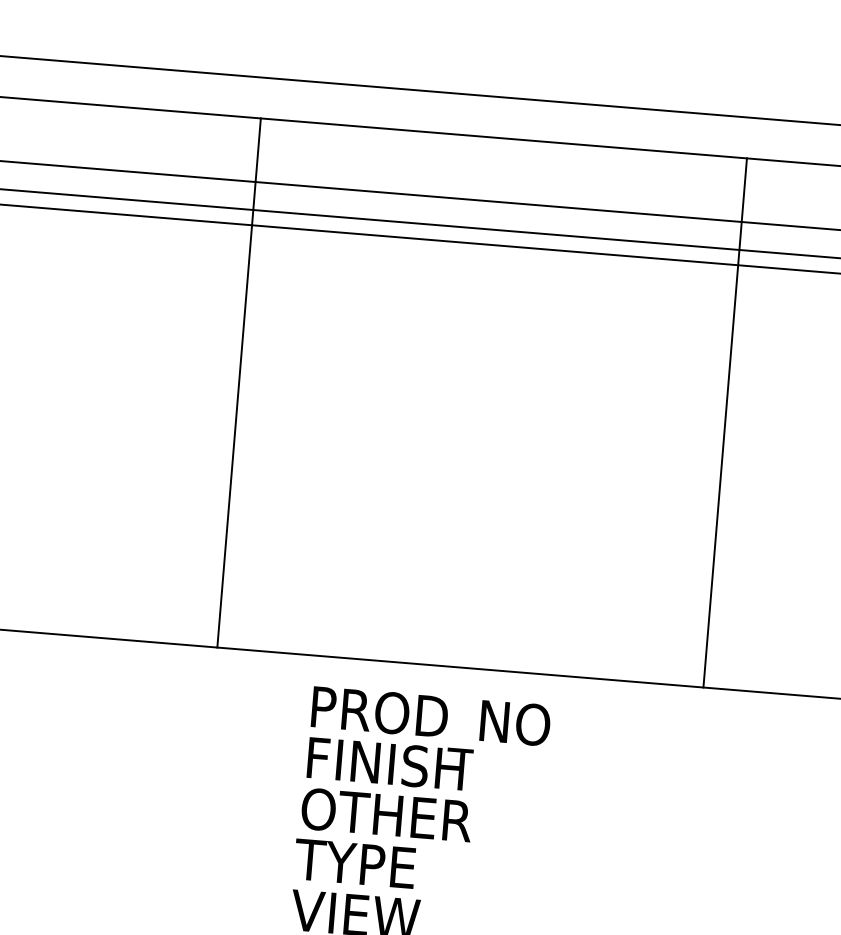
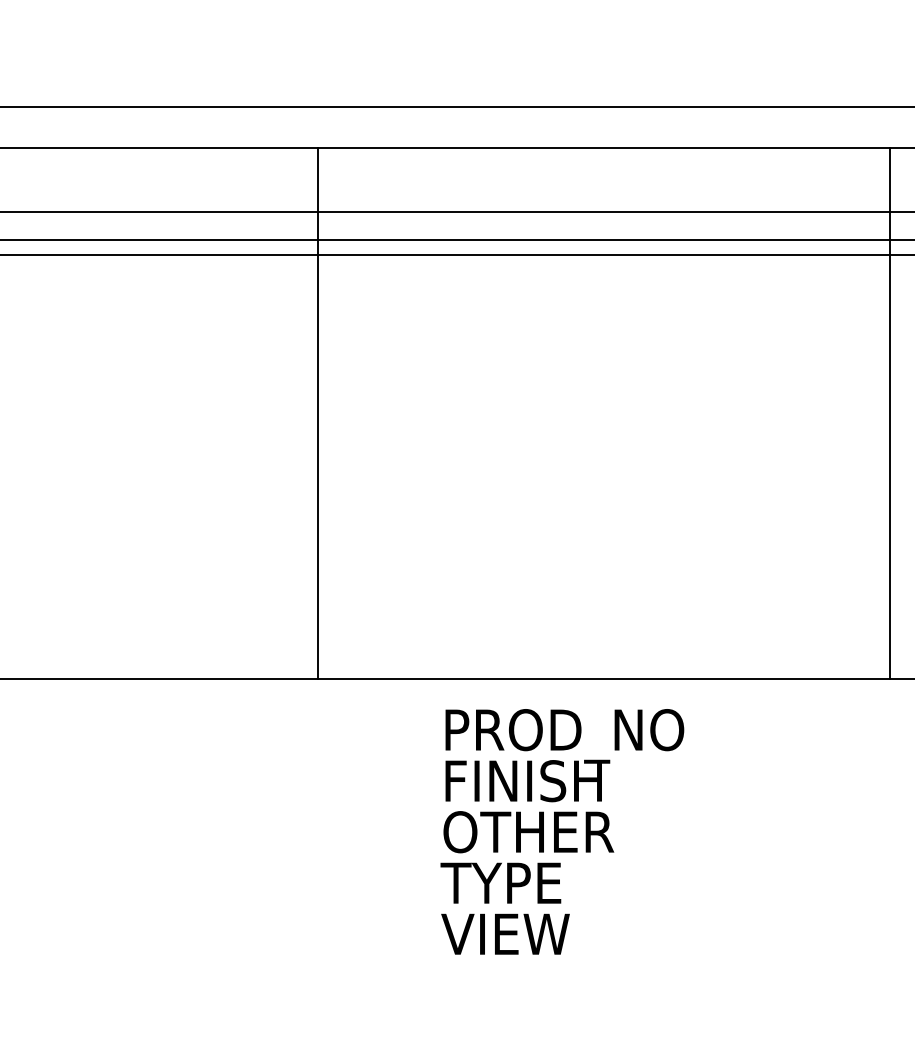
line: (239, 382) -> (318, 413), moved
line: (724, 422) -> (889, 413), moved

